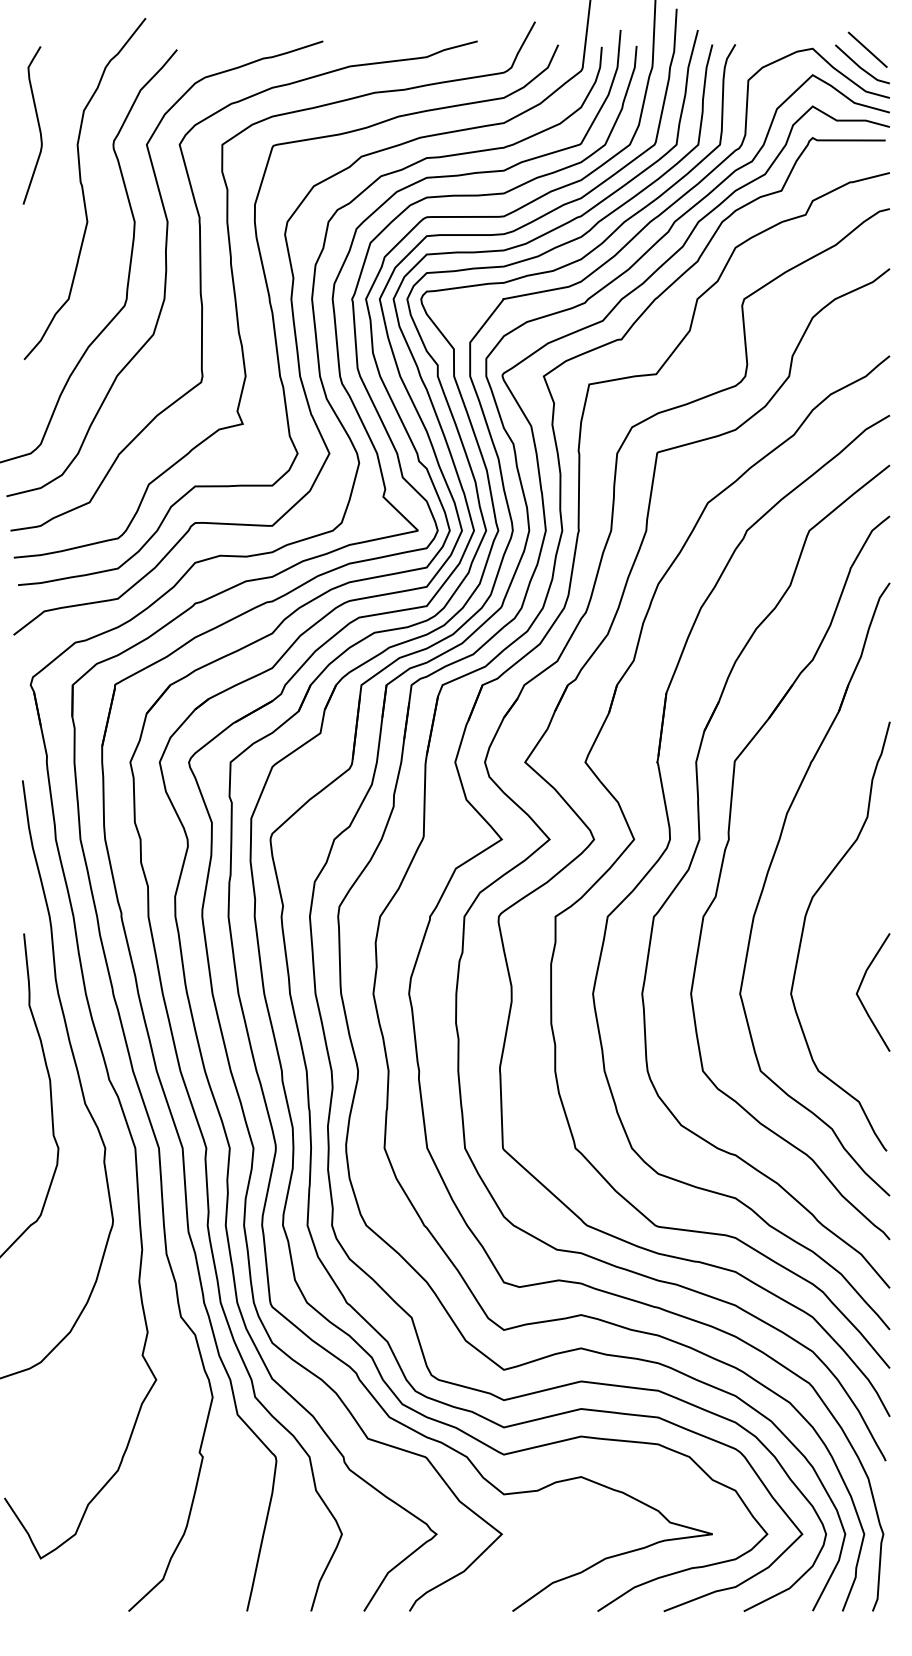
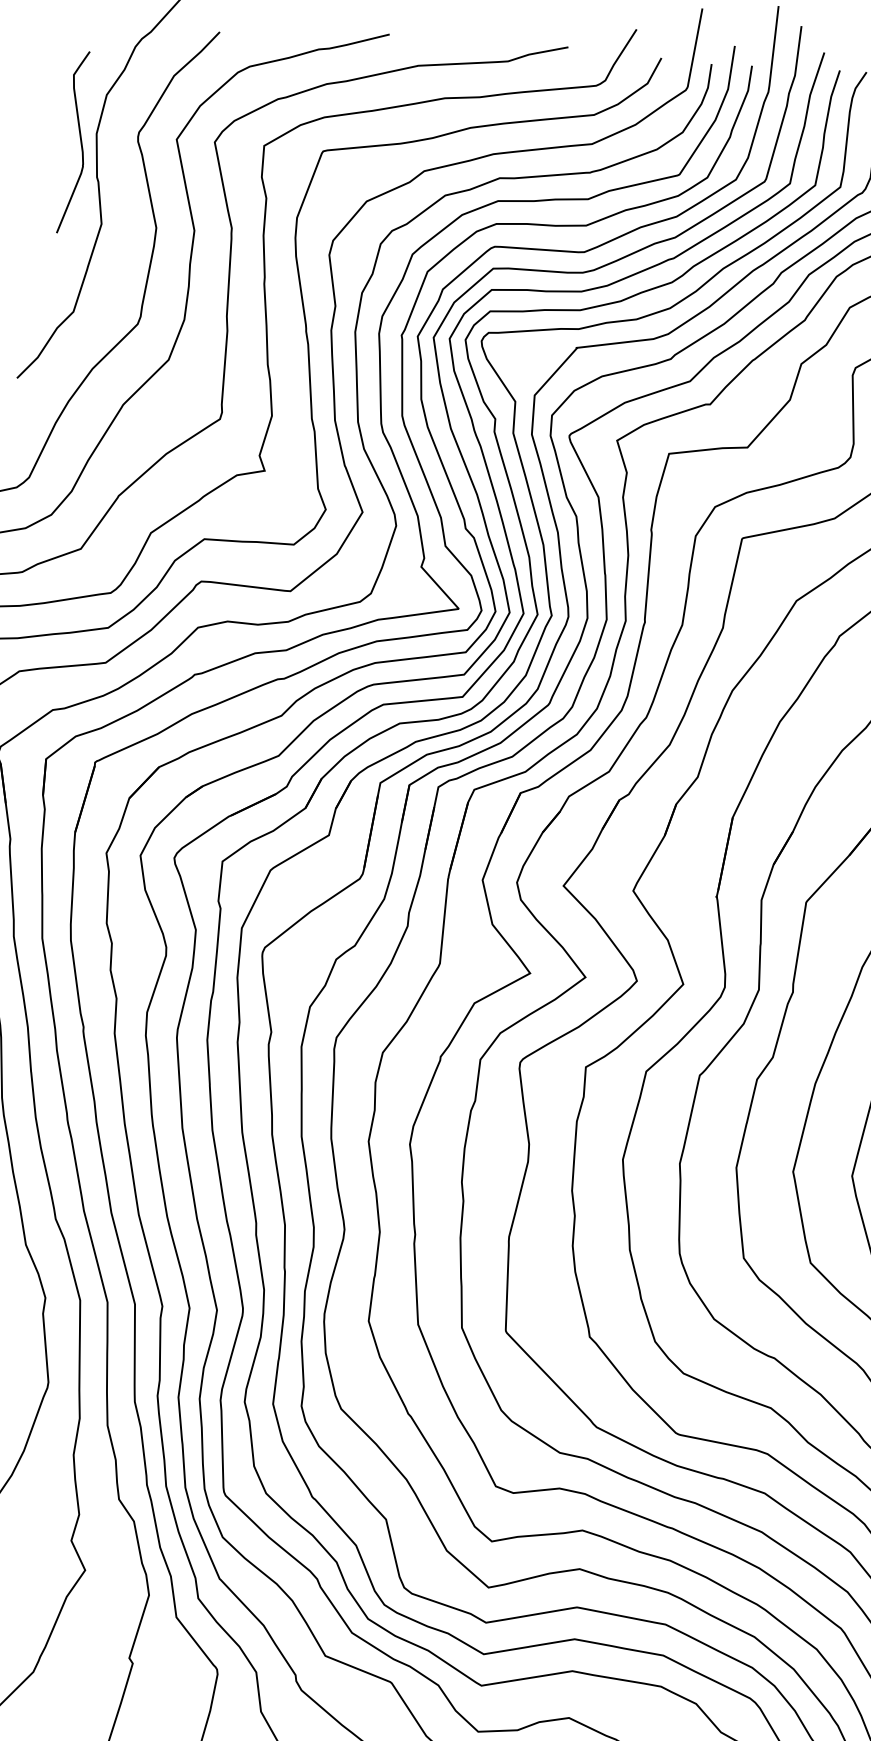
curve: (37, 123) -> (79, 140), moved

